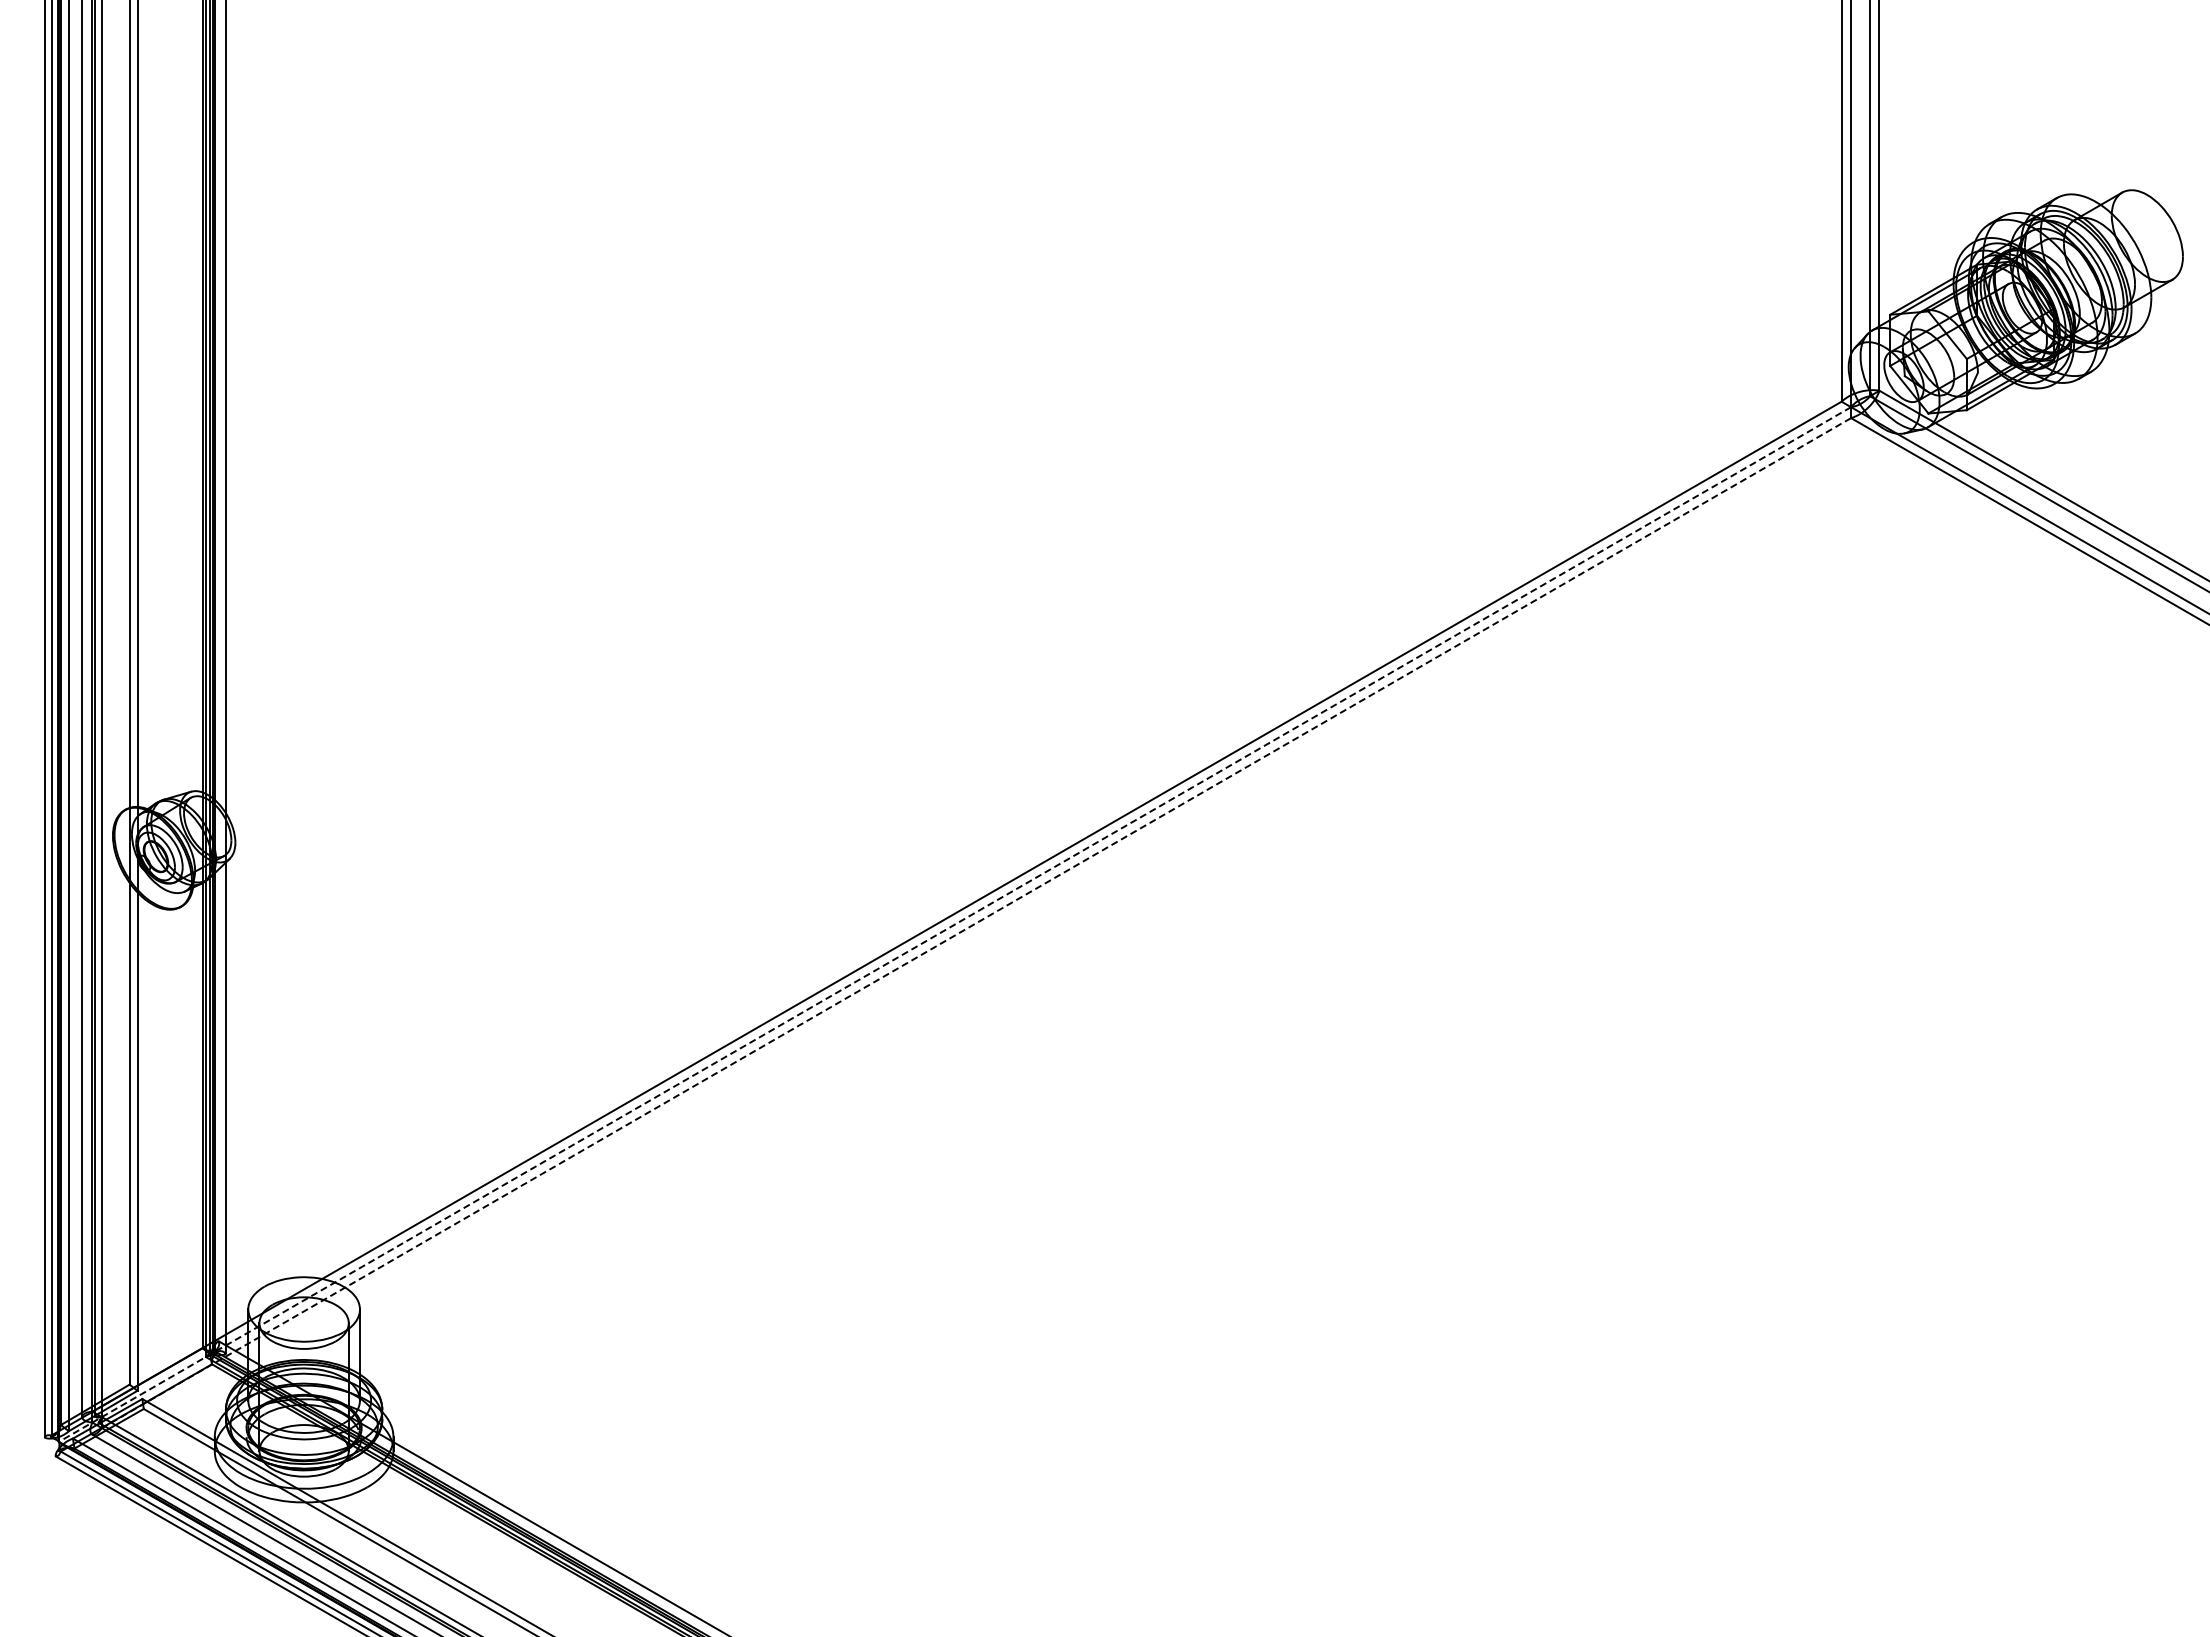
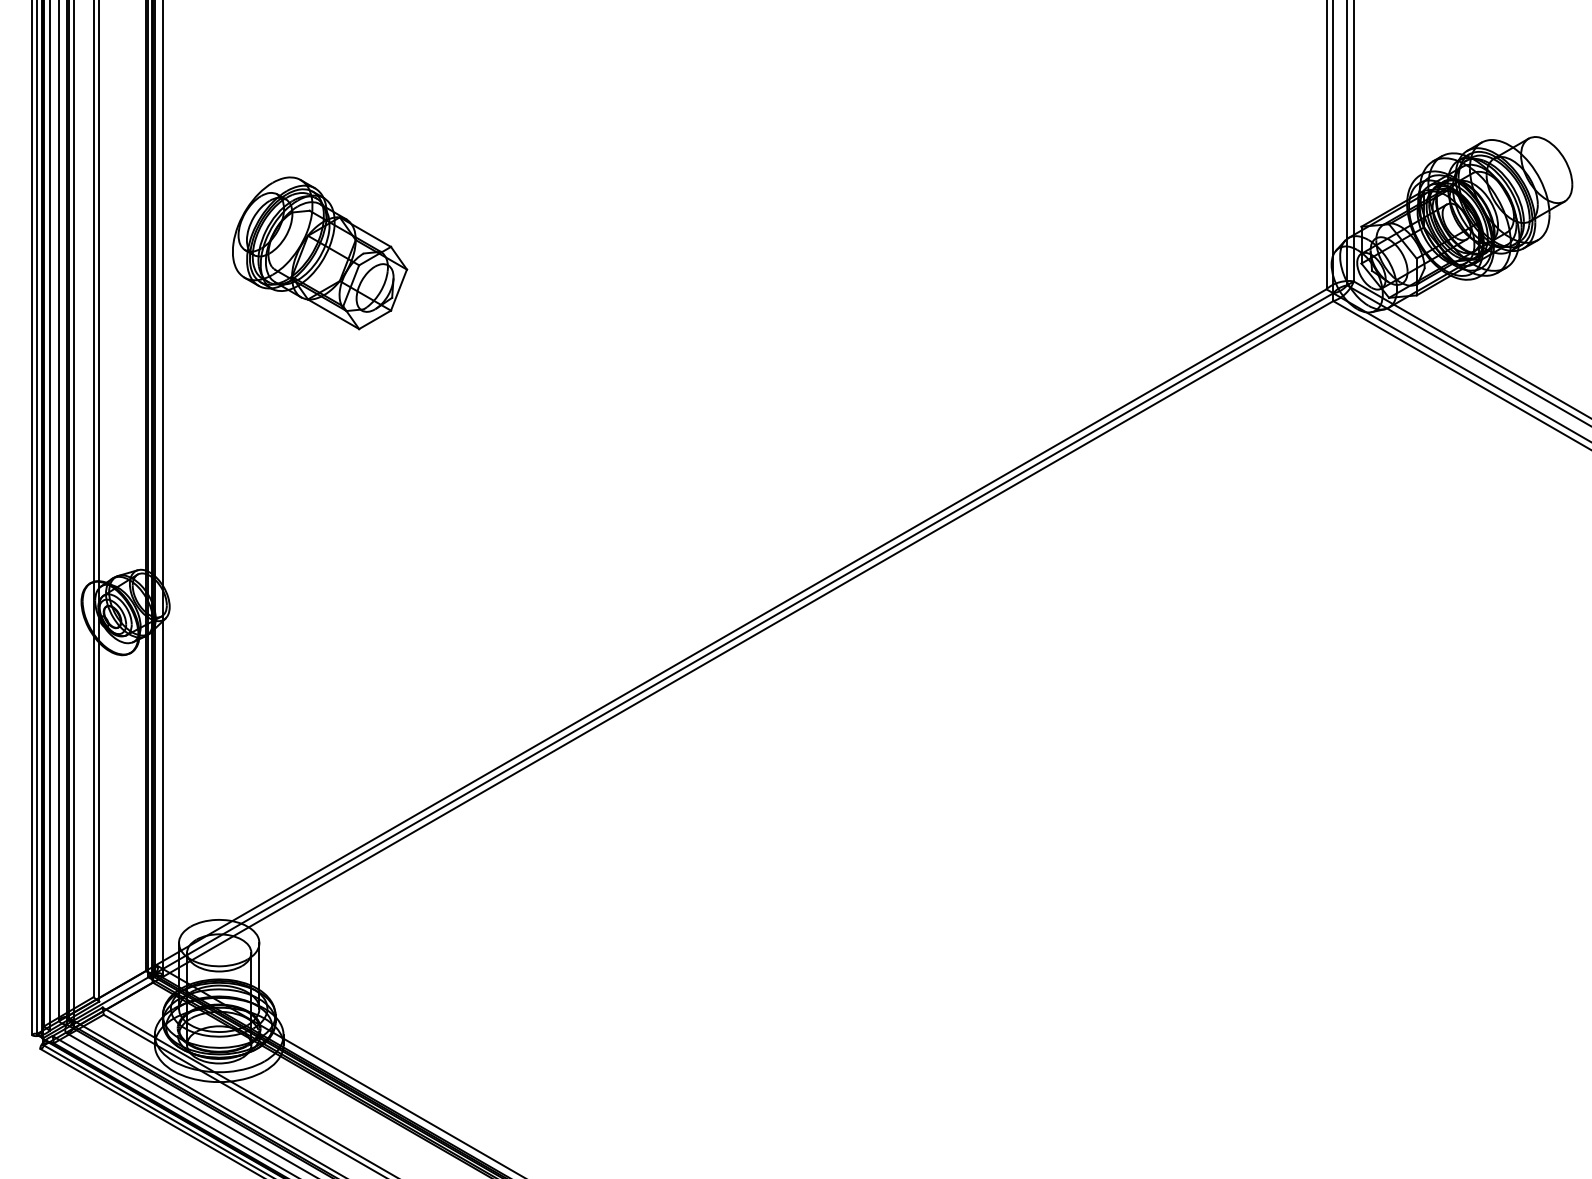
part: (443, 351) -> (319, 253), added
line: (976, 923) -> (703, 665), dashed -> solid
line: (955, 924) -> (688, 665), dashed -> solid

